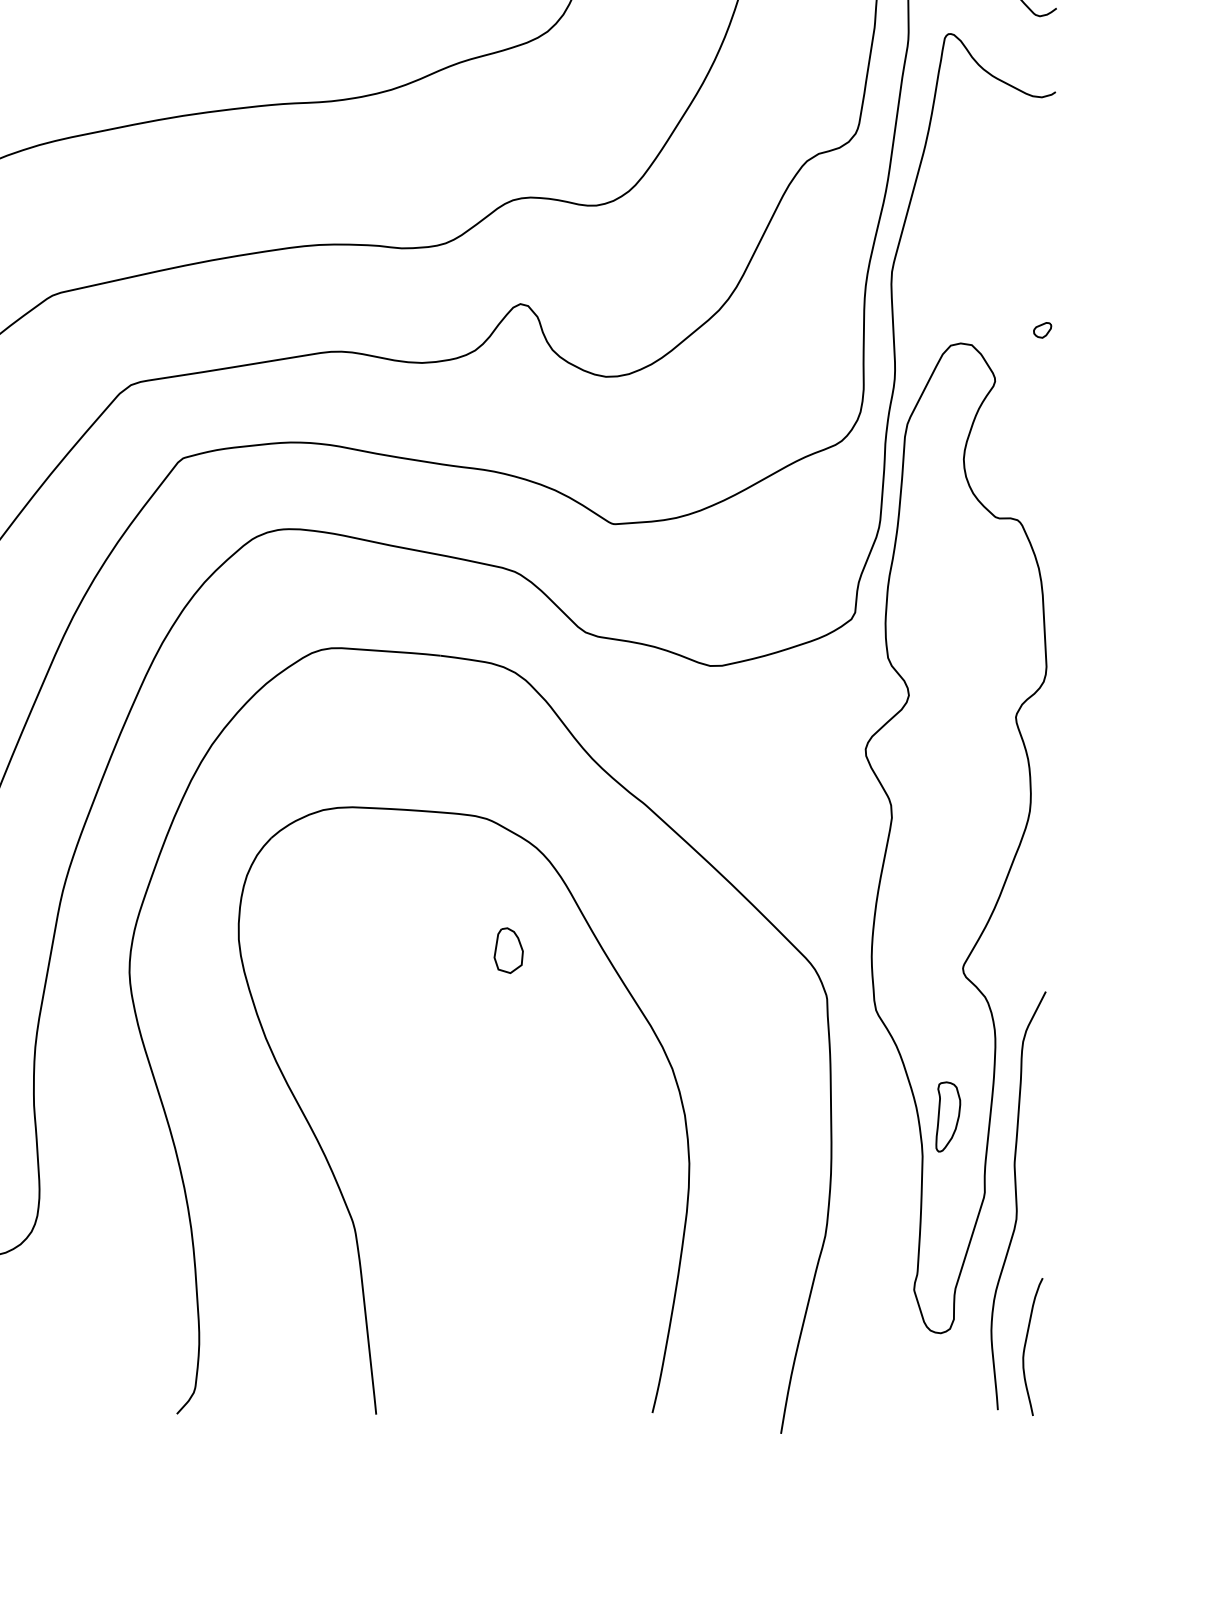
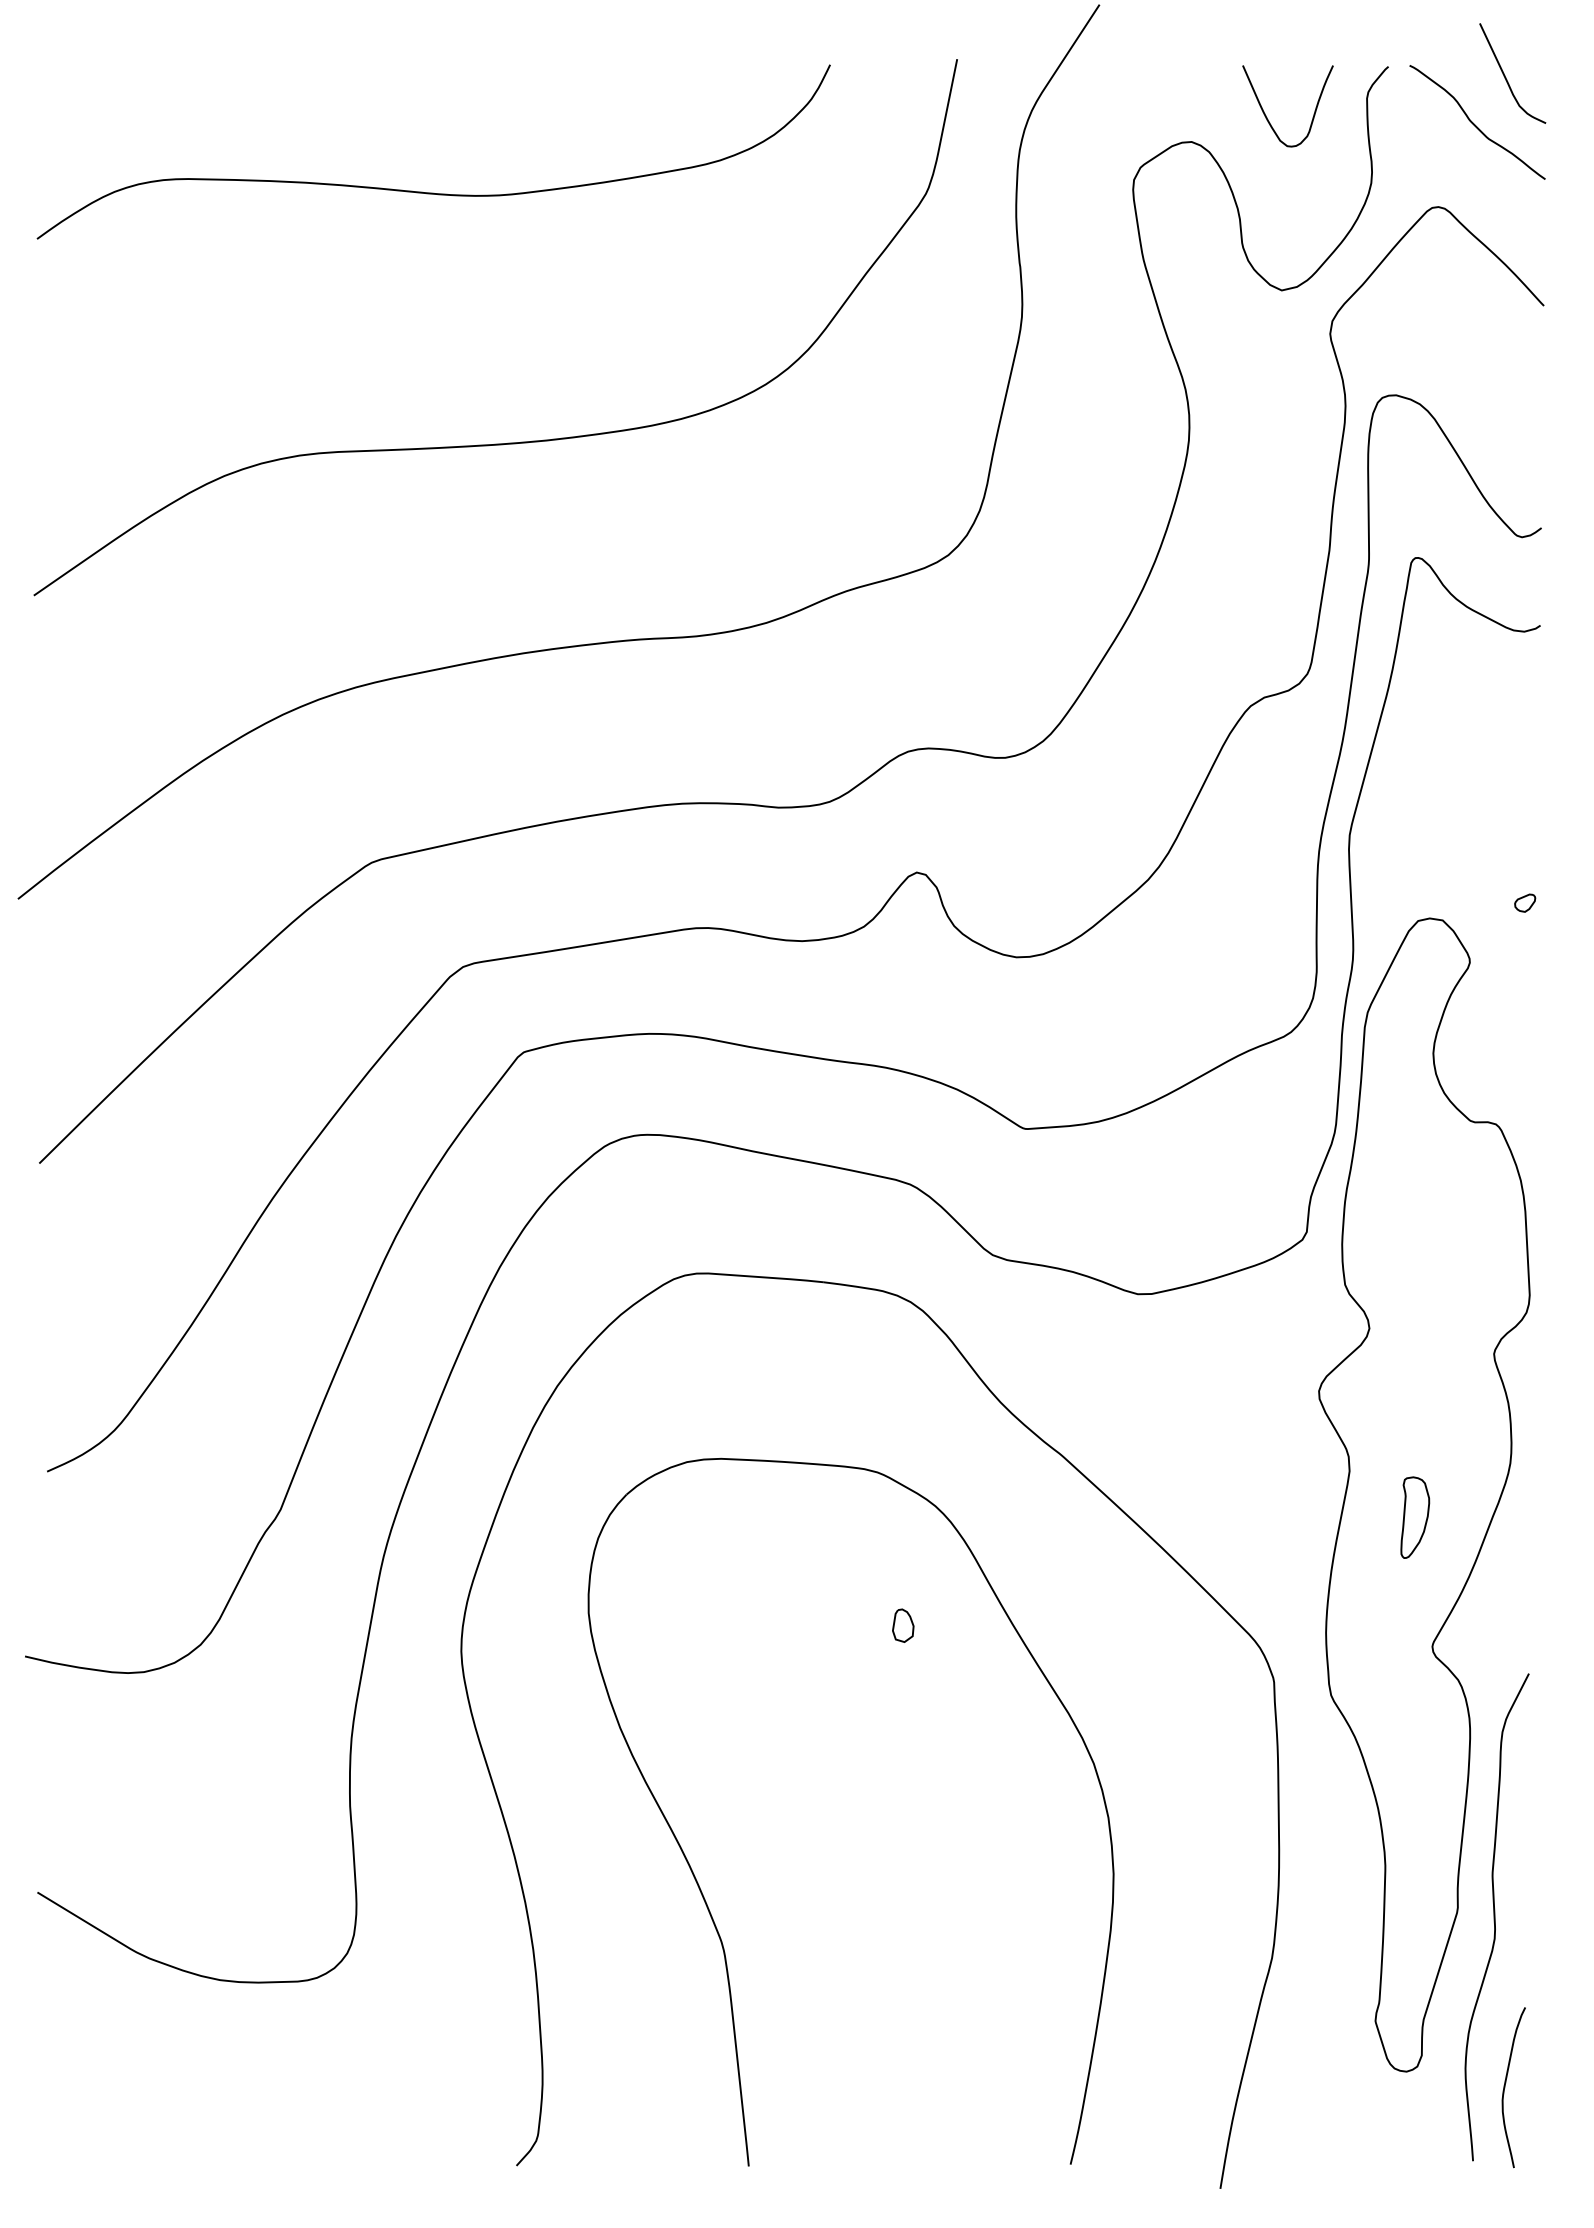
part: (509, 950) -> (903, 1625), size x0.62
part: (948, 1116) -> (1415, 1517), moved

